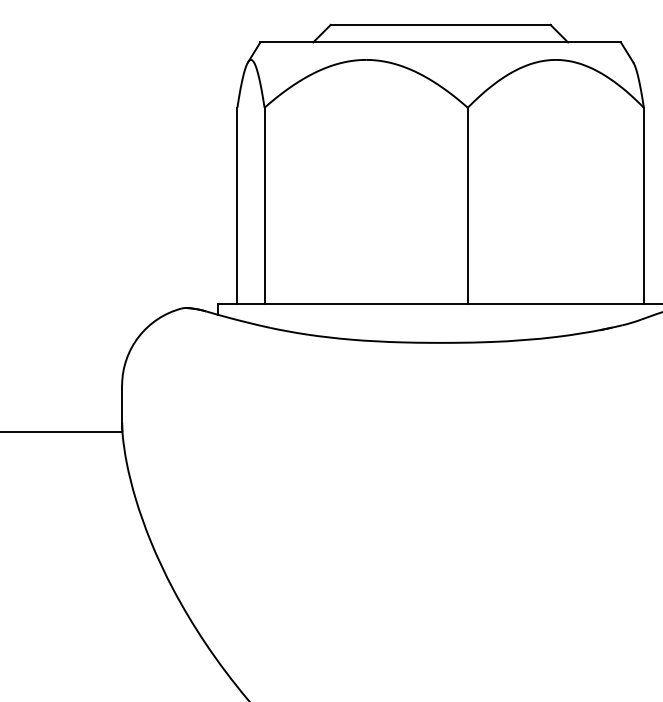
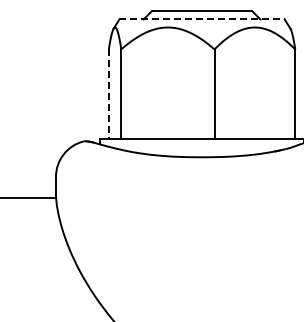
line: (441, 42) -> (202, 19), solid -> dashed
line: (236, 205) -> (108, 94), solid -> dashed

